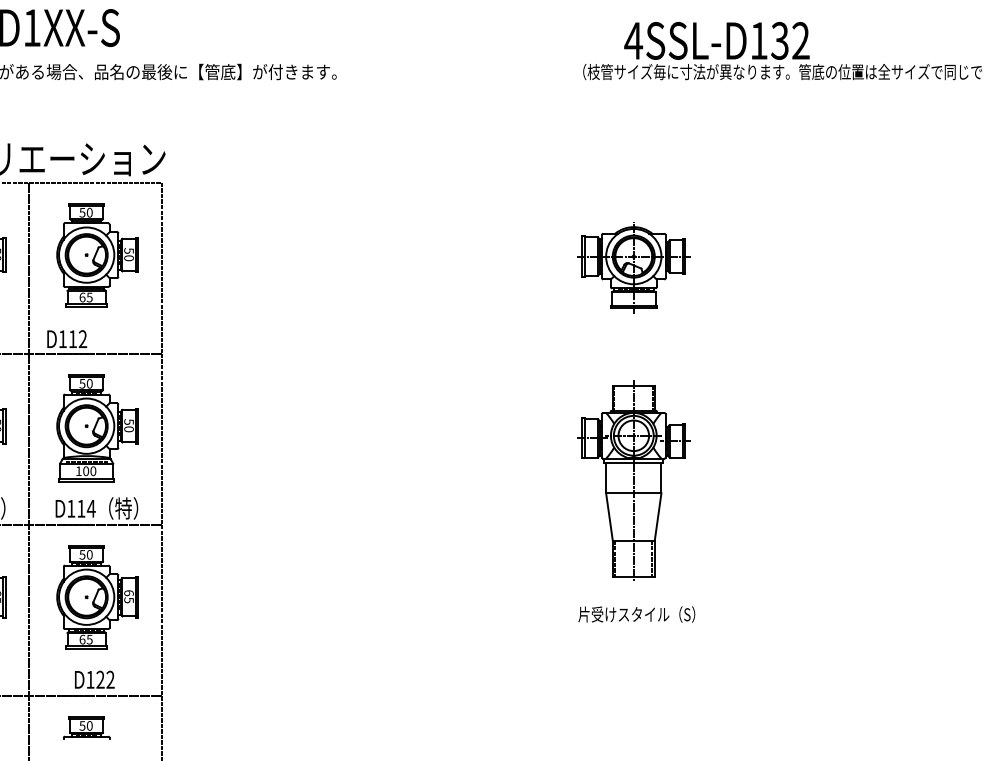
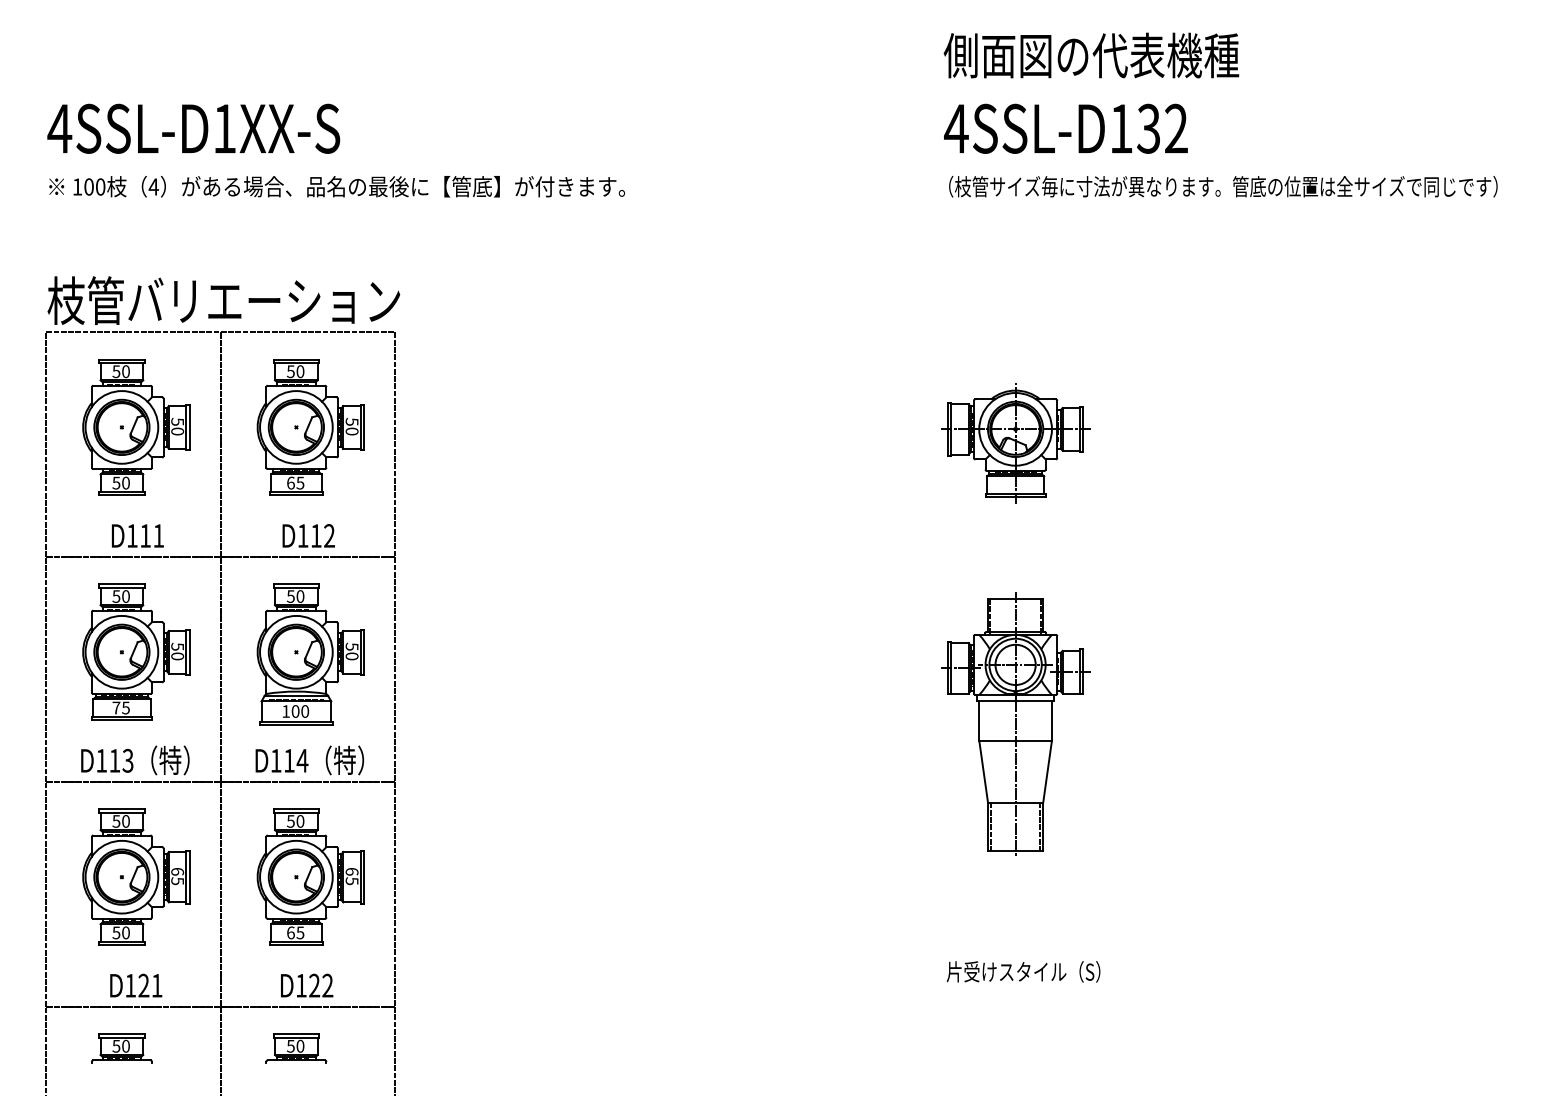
text: (716, 40) -> (1065, 128), moved
text: (66, 338) -> (308, 535), moved
text: (636, 614) -> (1023, 971), moved

